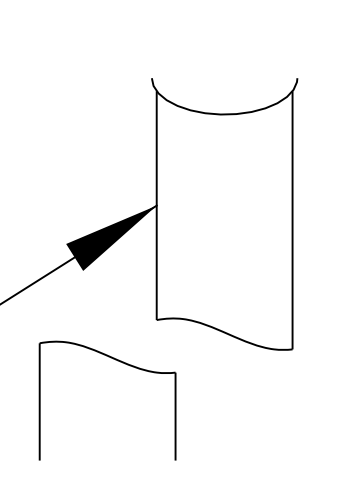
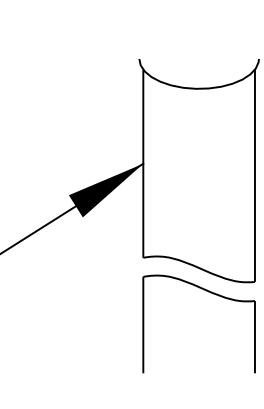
part: (122, 363) -> (211, 293), moved

